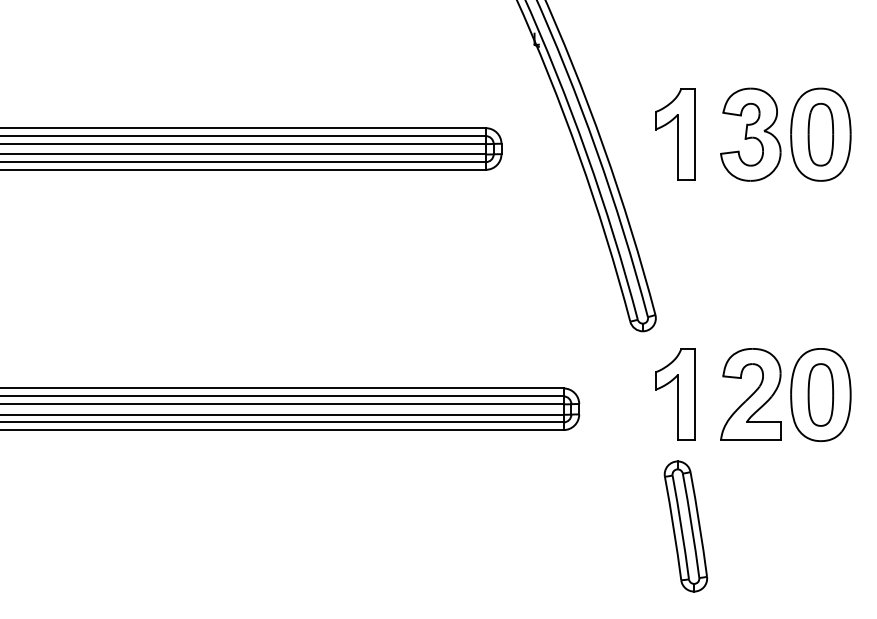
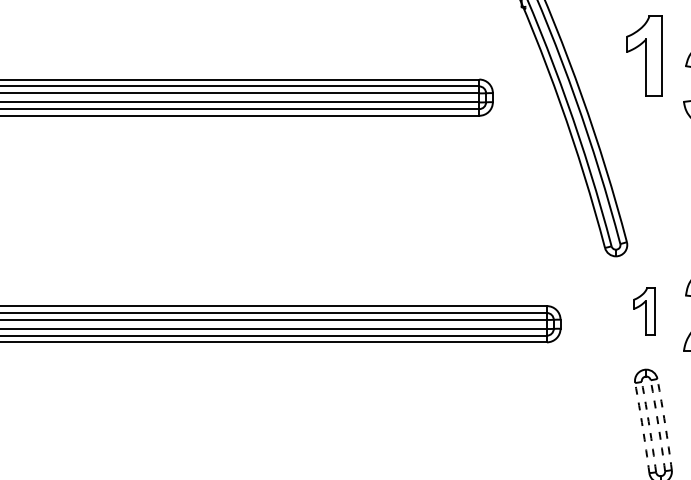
part: (675, 134) -> (644, 56), moved
part: (675, 394) -> (644, 311), size x0.6
arc: (699, 524) -> (665, 424), solid -> dashed
arc: (691, 525) -> (658, 425), solid -> dashed
arc: (681, 527) -> (649, 427), solid -> dashed
arc: (673, 528) -> (642, 428), solid -> dashed

